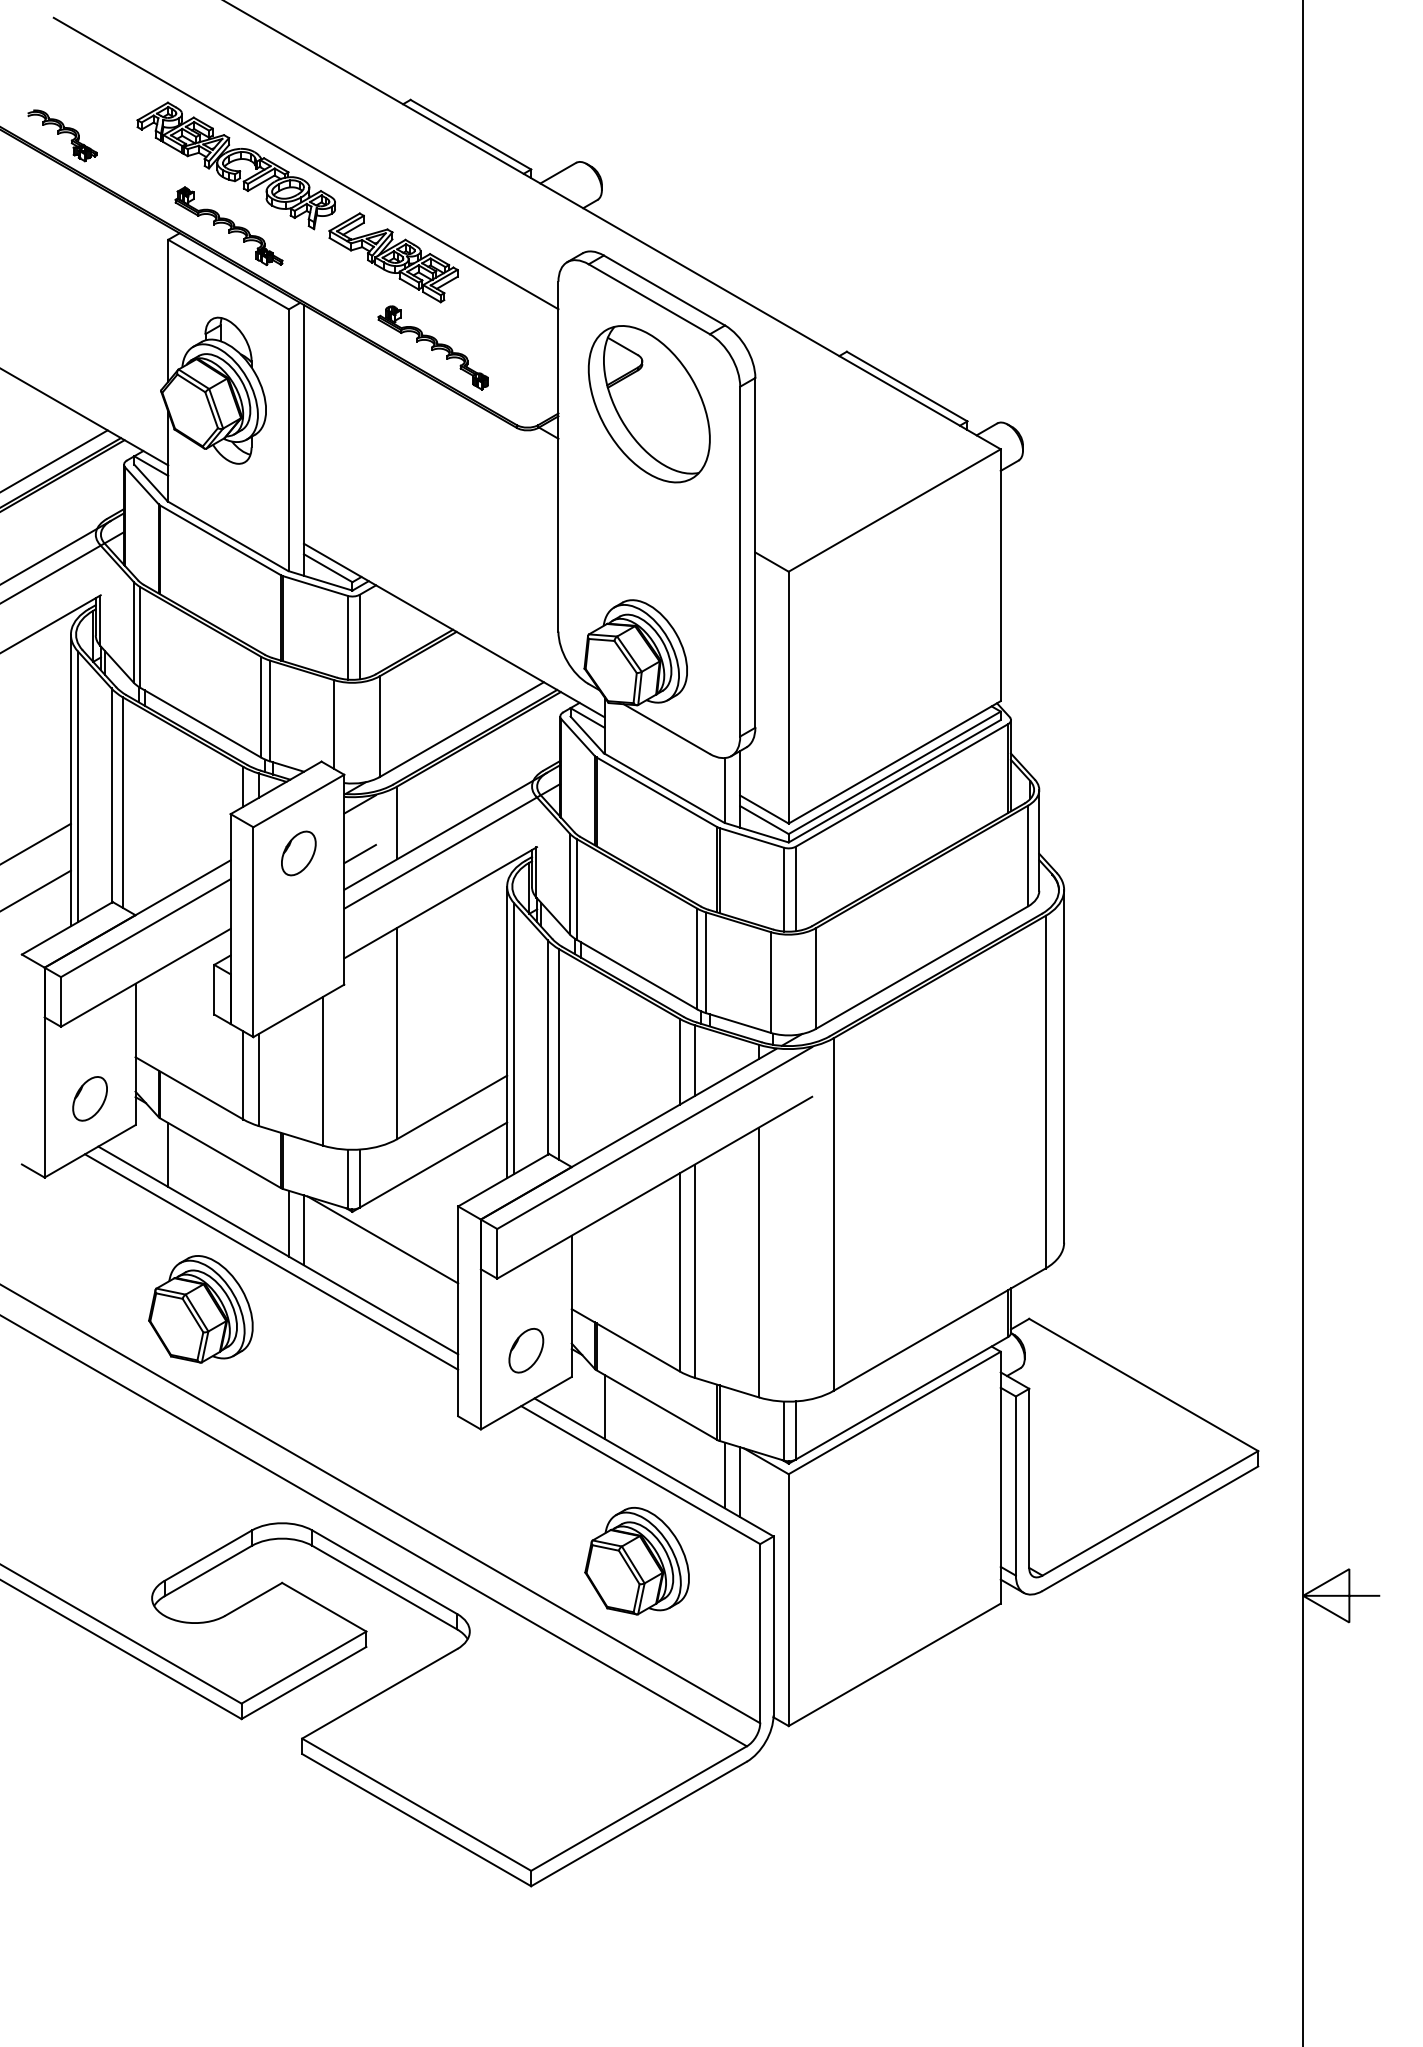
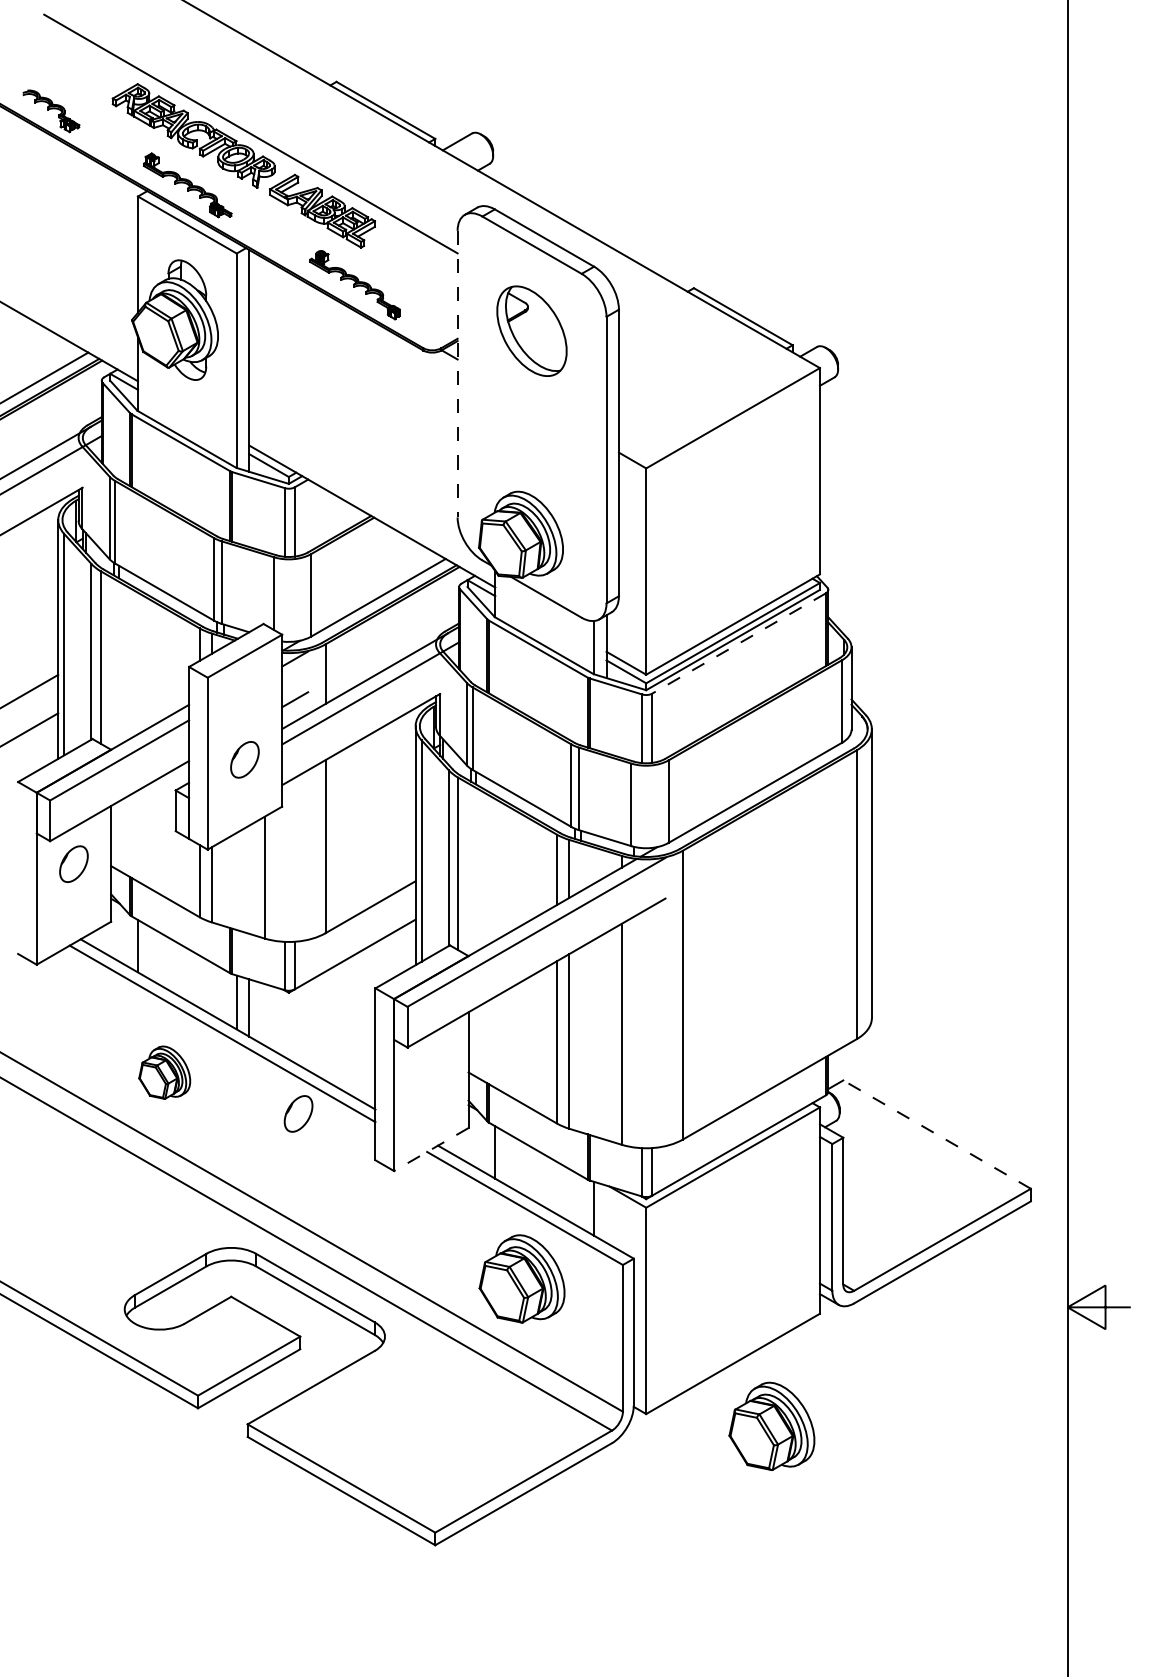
part: (648, 404) -> (531, 331), size x0.7
line: (558, 456) -> (457, 374), solid -> dashed
line: (901, 785) -> (738, 643), solid -> dashed
part: (298, 853) -> (244, 759), moved
part: (89, 1098) -> (73, 863), moved
line: (382, 1239) -> (313, 1015), removed
part: (200, 1309) -> (164, 1072), size x0.6
part: (526, 1350) -> (298, 1113), moved
line: (1143, 1384) -> (936, 1134), solid -> dashed
line: (525, 1403) -> (430, 1149), solid -> dashed
line: (740, 1482) -> (606, 1214), removed
part: (941, 1741) -> (771, 1426), added

